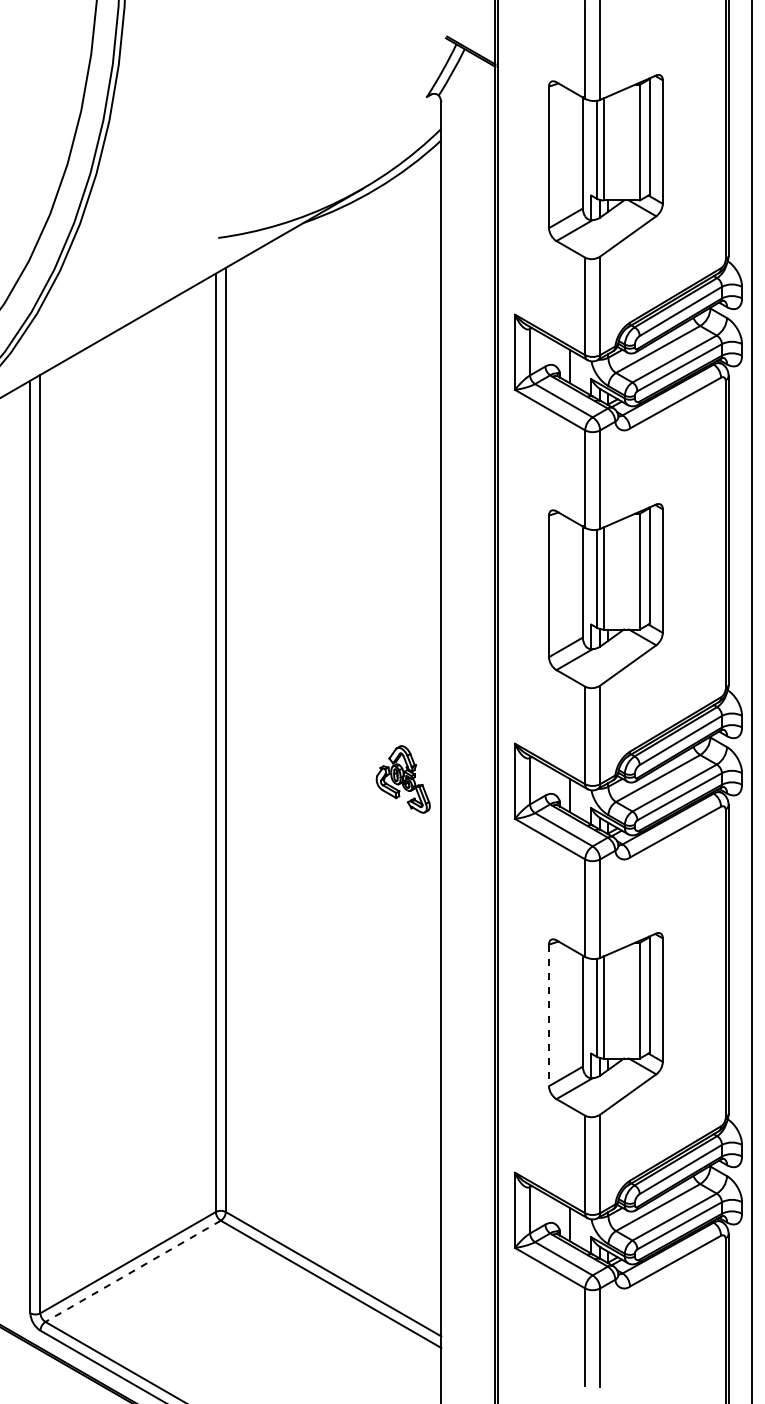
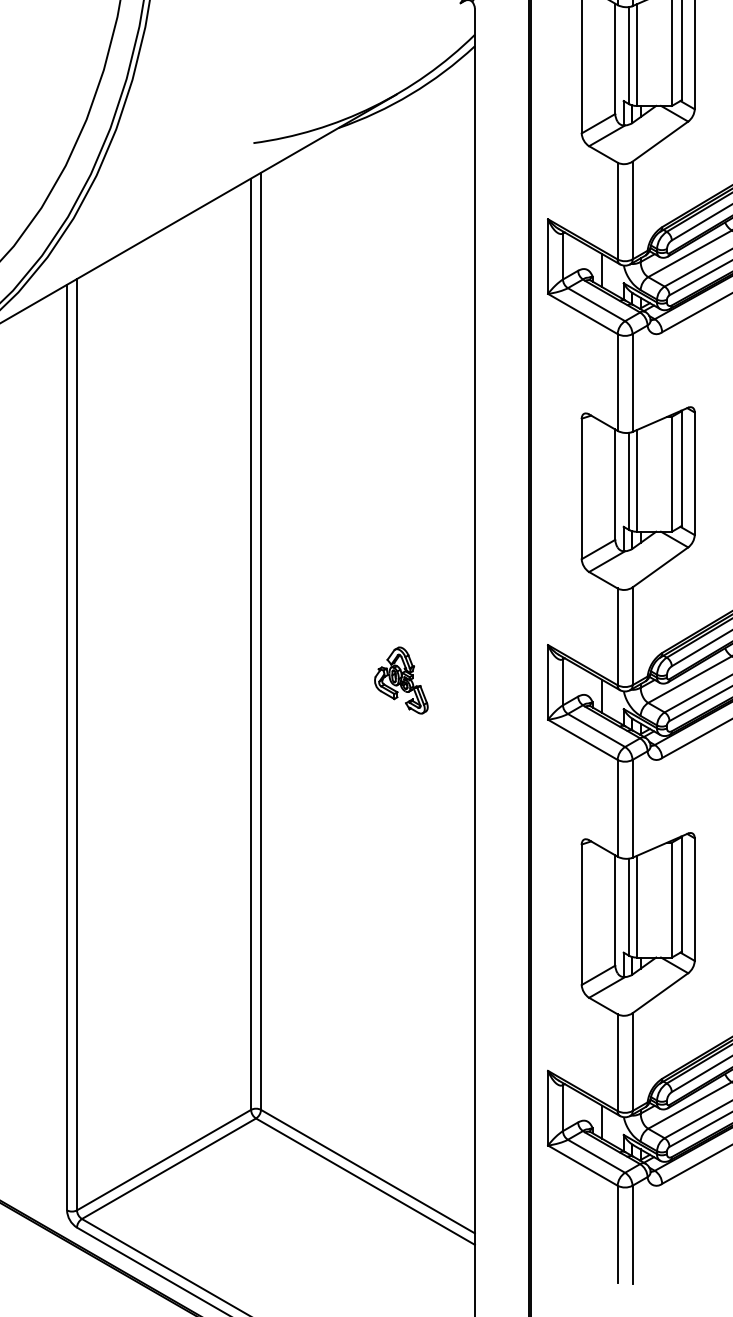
part: (402, 779) -> (400, 680), moved
line: (549, 1015) -> (582, 914), dashed -> solid
line: (132, 1271) -> (168, 1168), dashed -> solid

